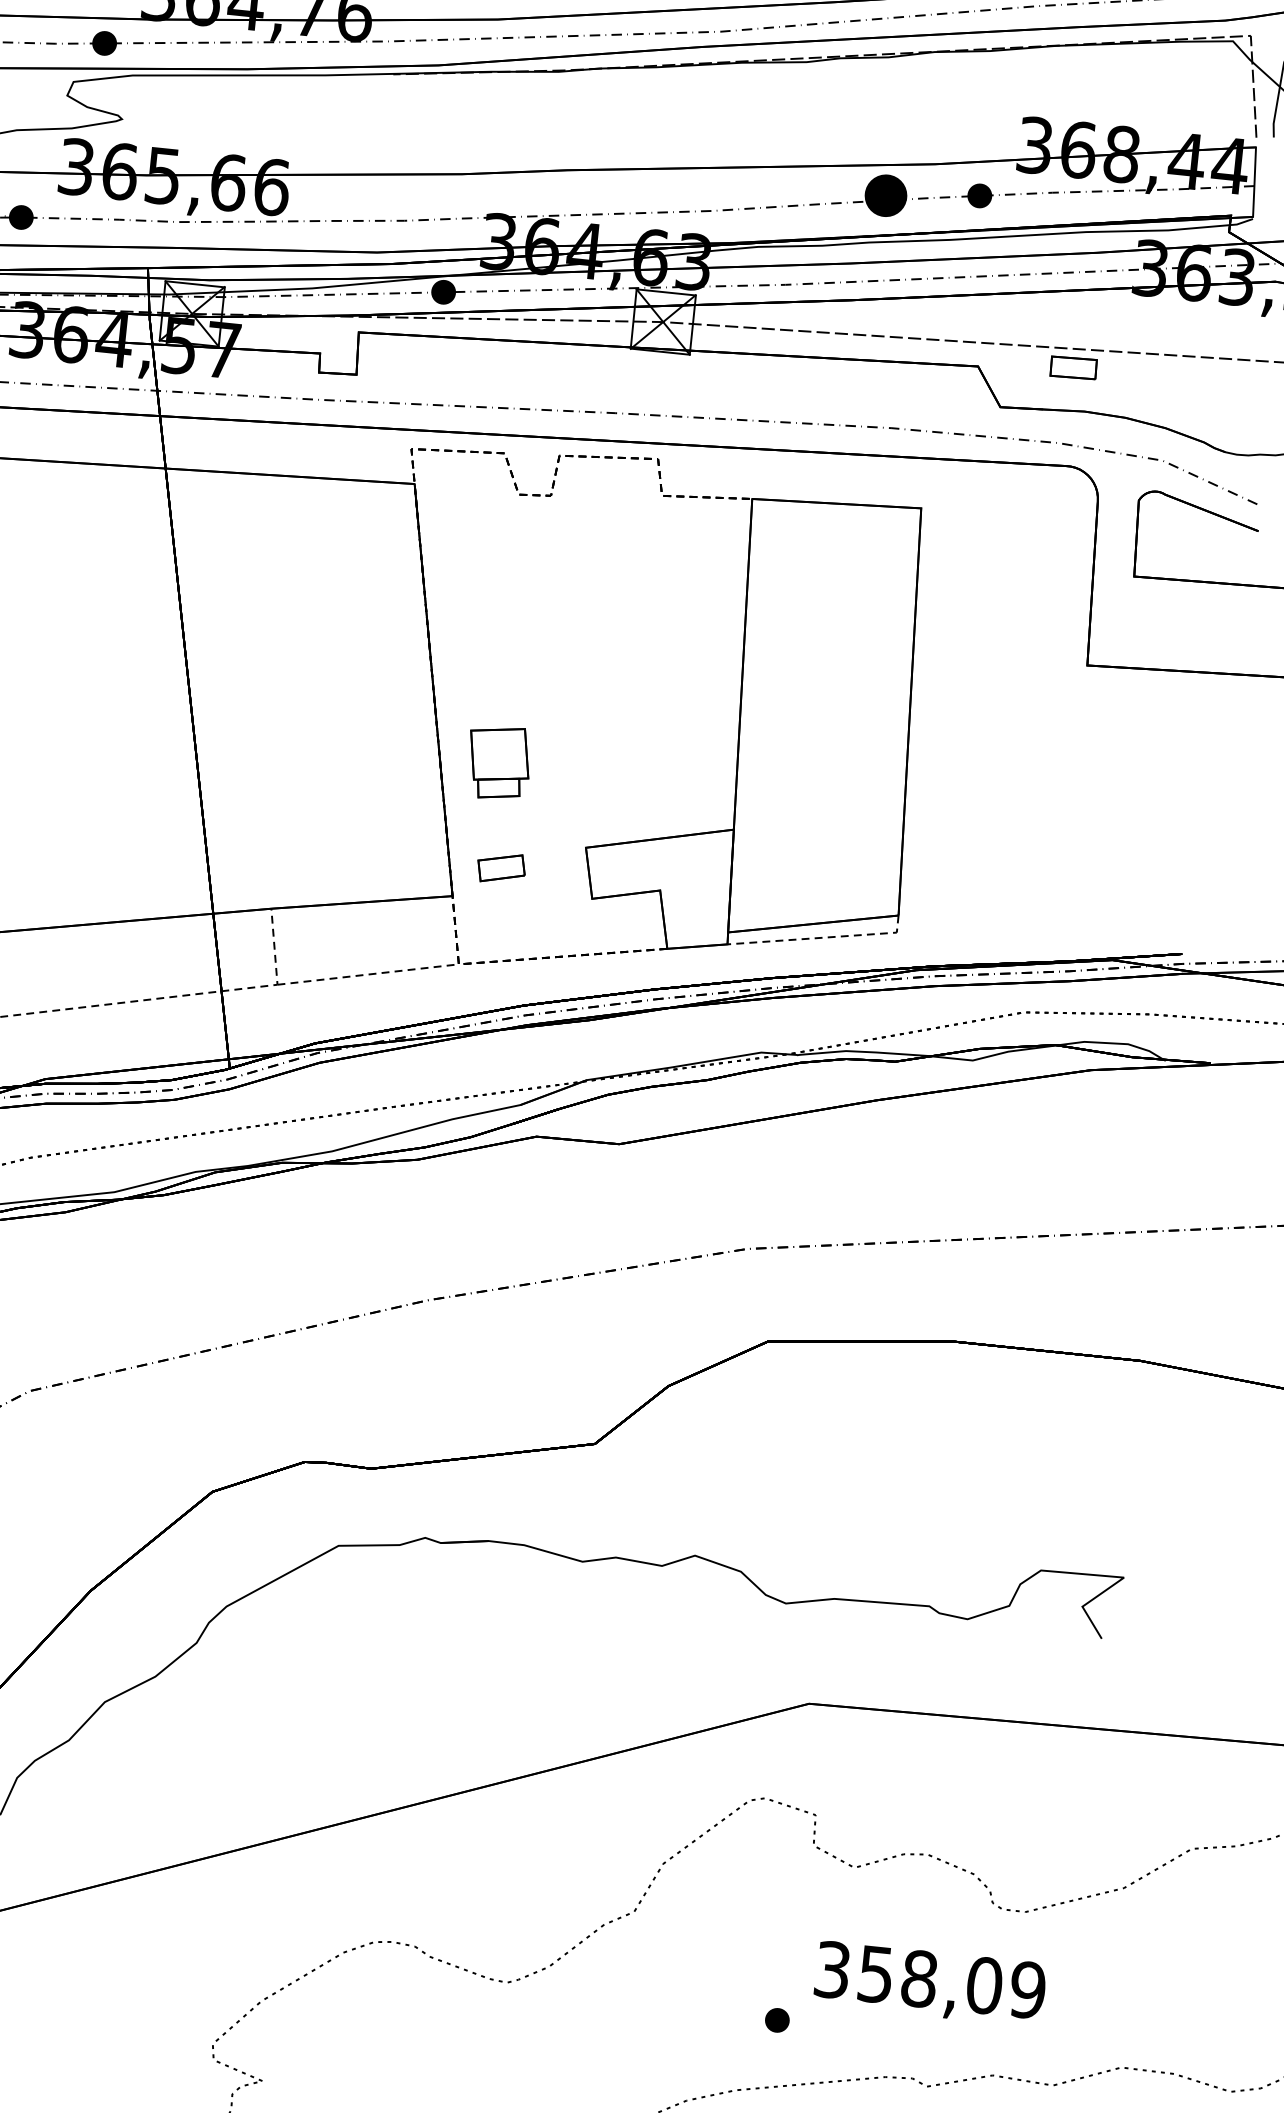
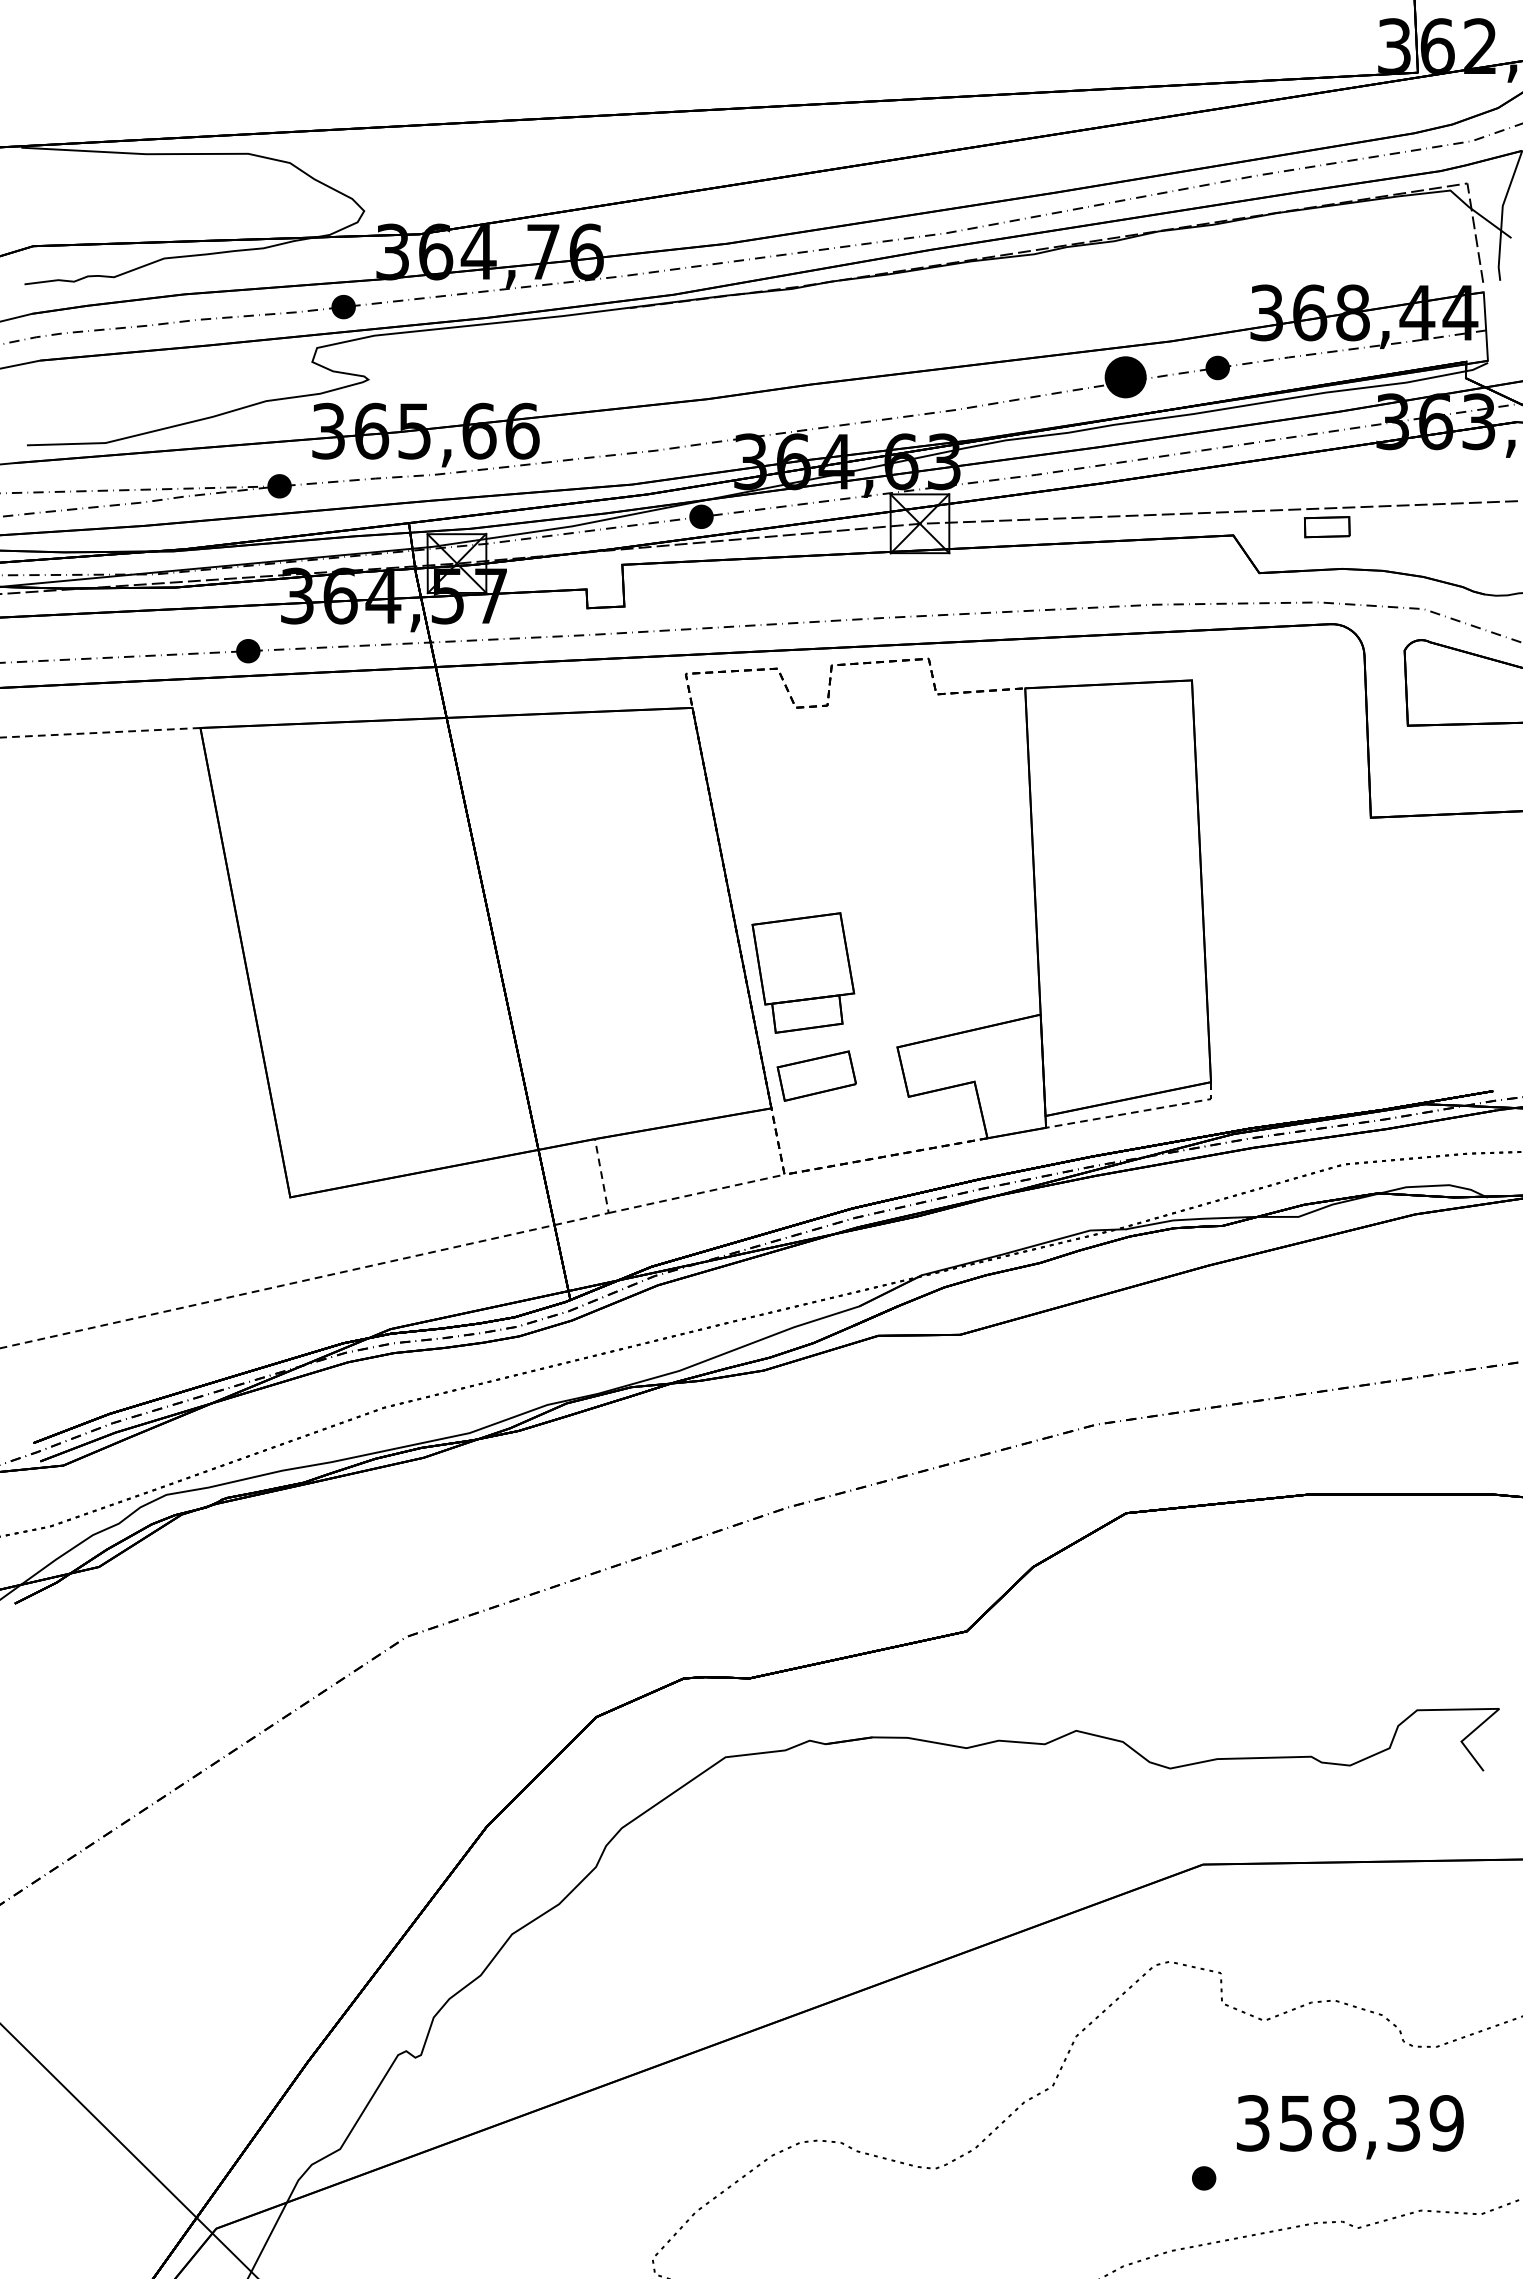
part: (499, 762) -> (803, 972), size x1.67
part: (501, 867) -> (816, 1075), size x1.67
text: (984, 1985) -> (1403, 2123), 358,09 -> 358,39

